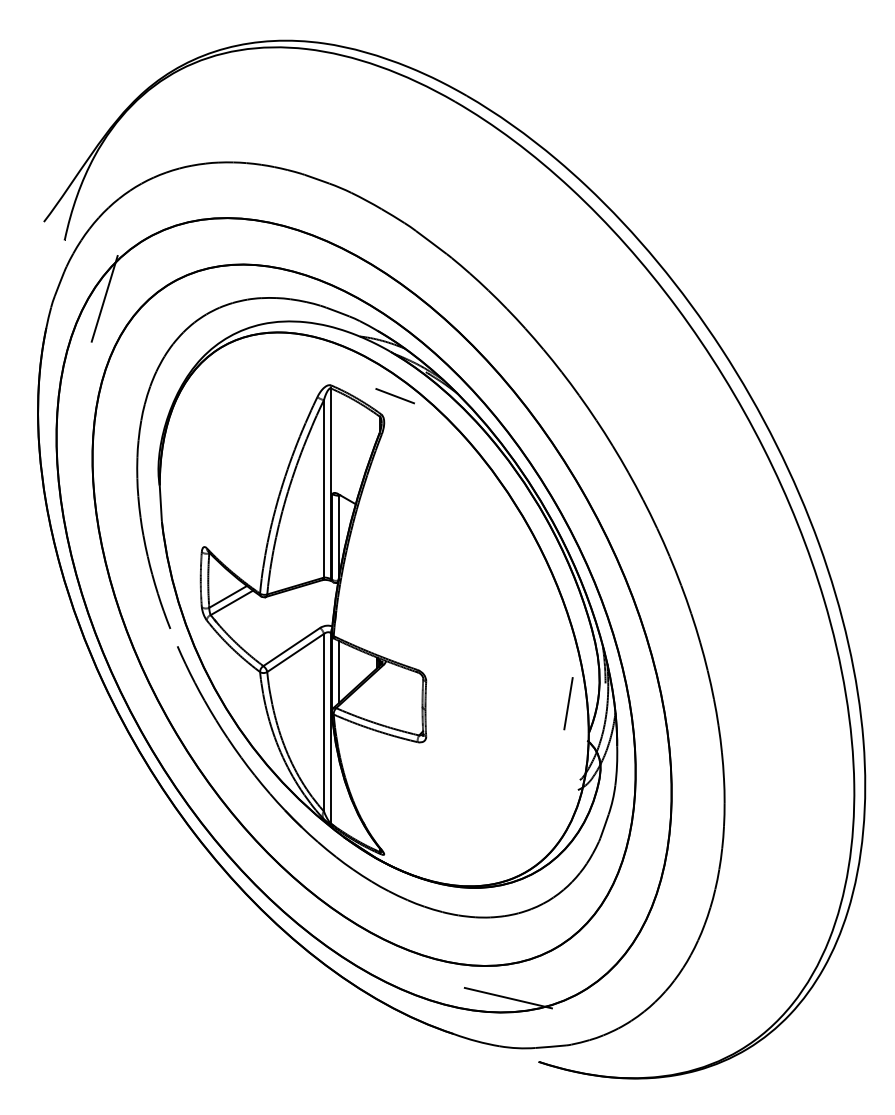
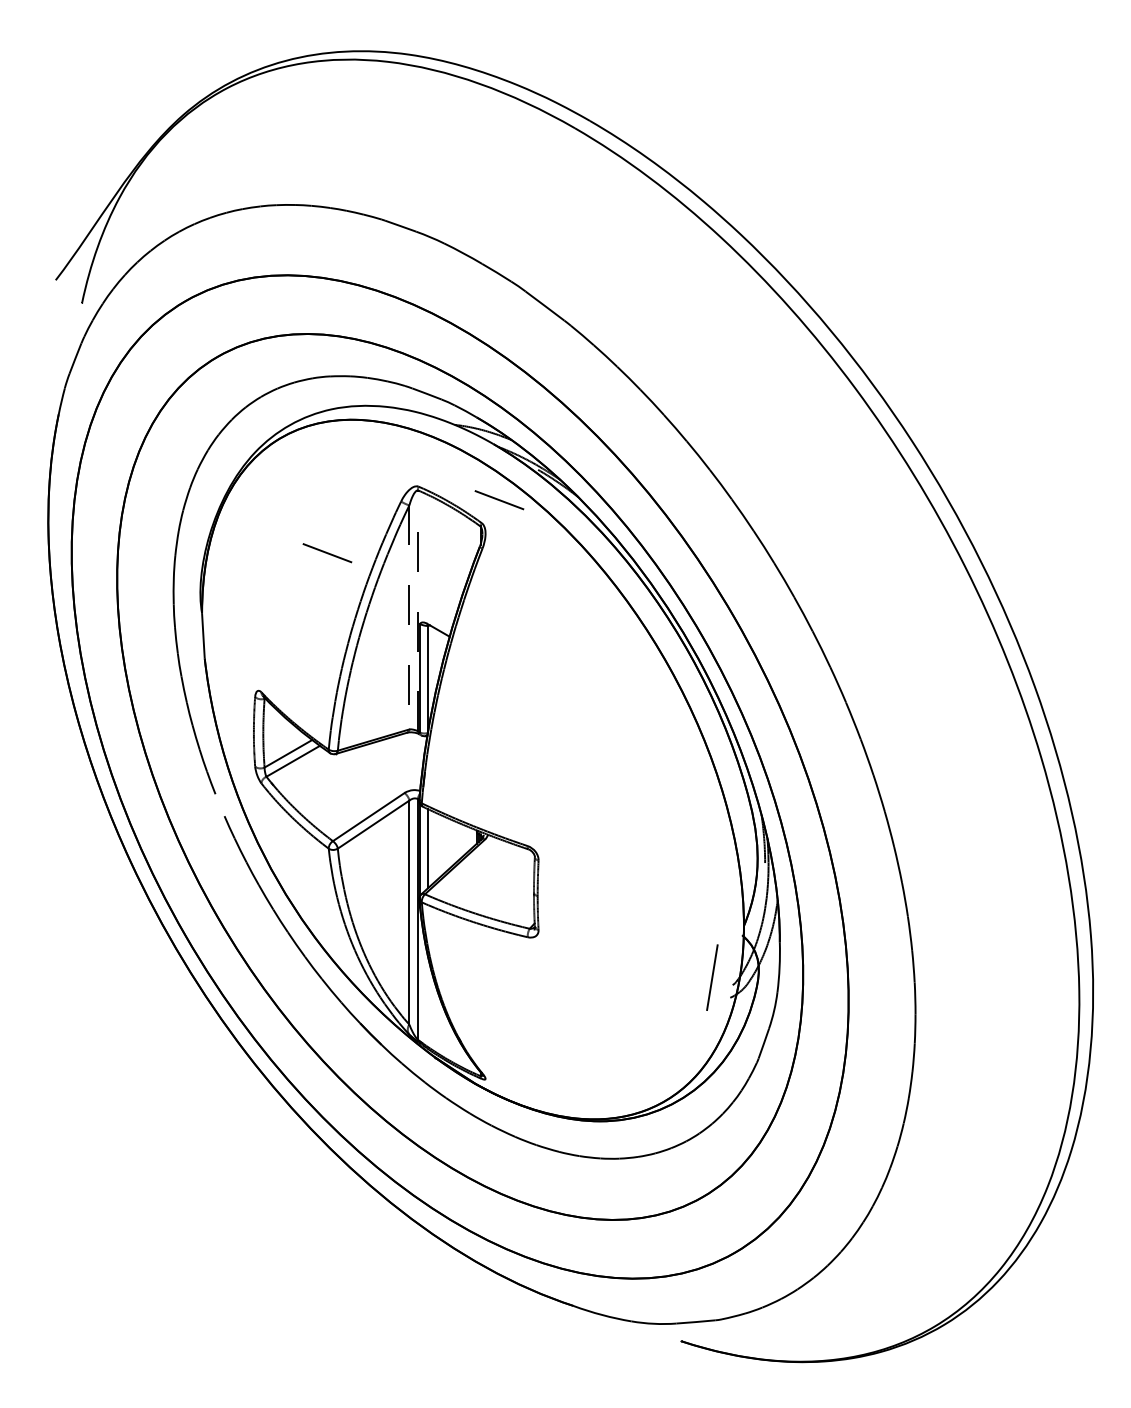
line: (104, 299) -> (132, 377), removed
line: (259, 438) -> (327, 553), added
line: (331, 483) -> (418, 610), solid -> dashed
line: (323, 489) -> (409, 617), solid -> dashed
line: (568, 703) -> (712, 977), moved
line: (508, 998) -> (642, 1260), removed

